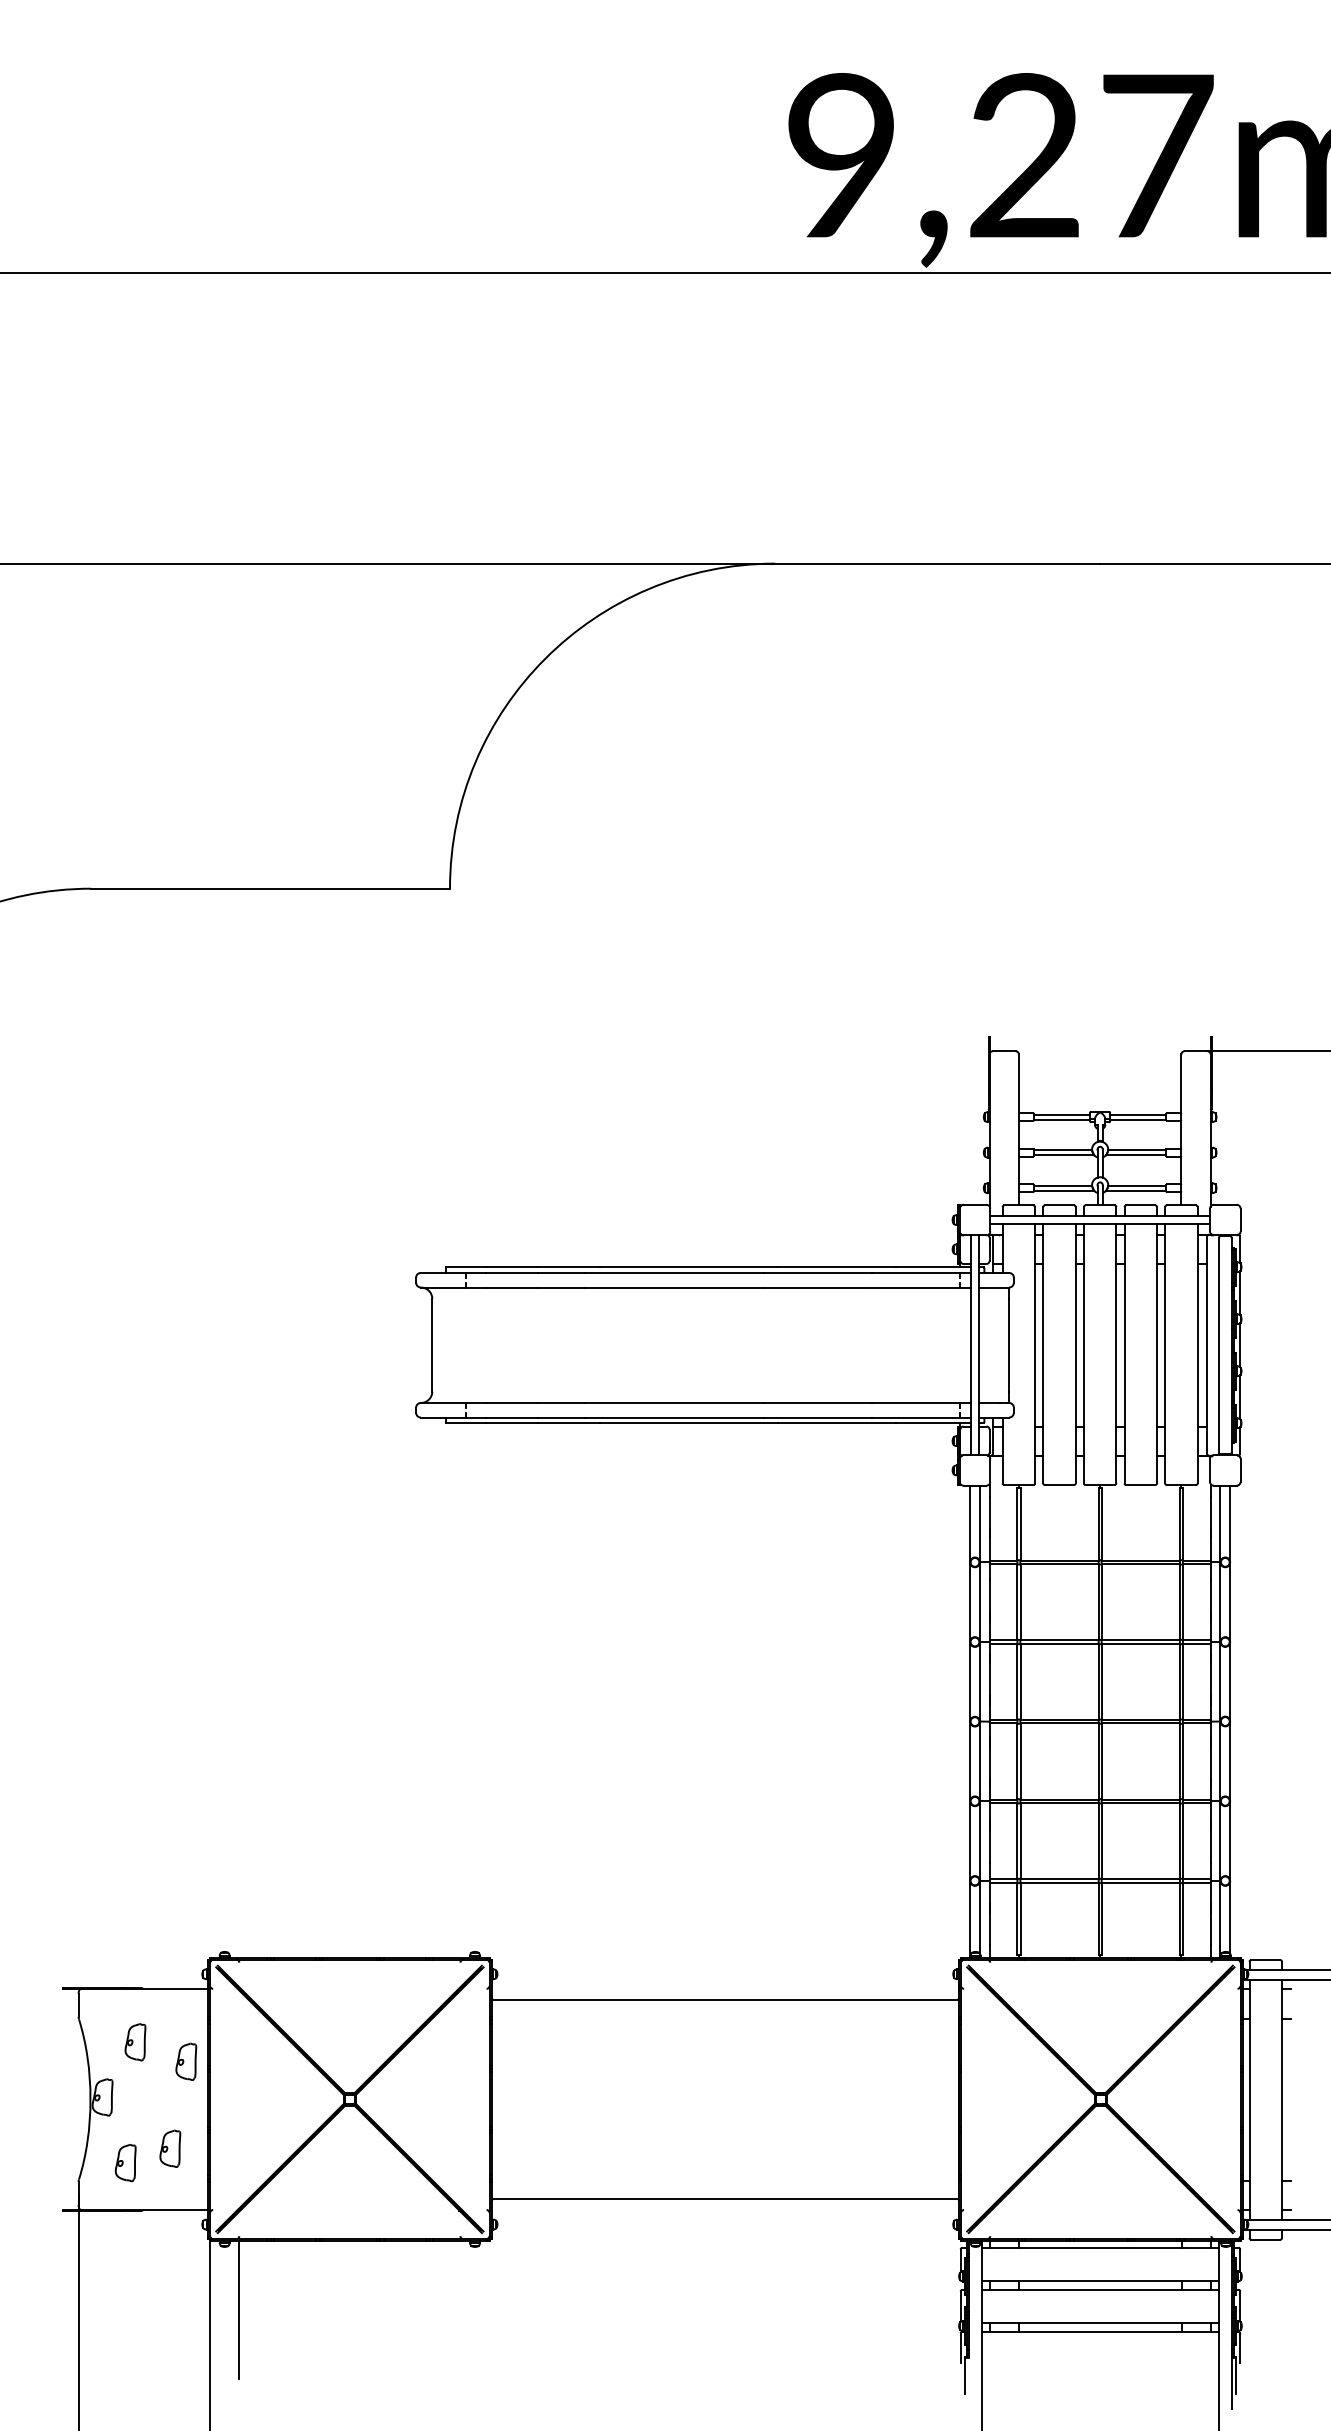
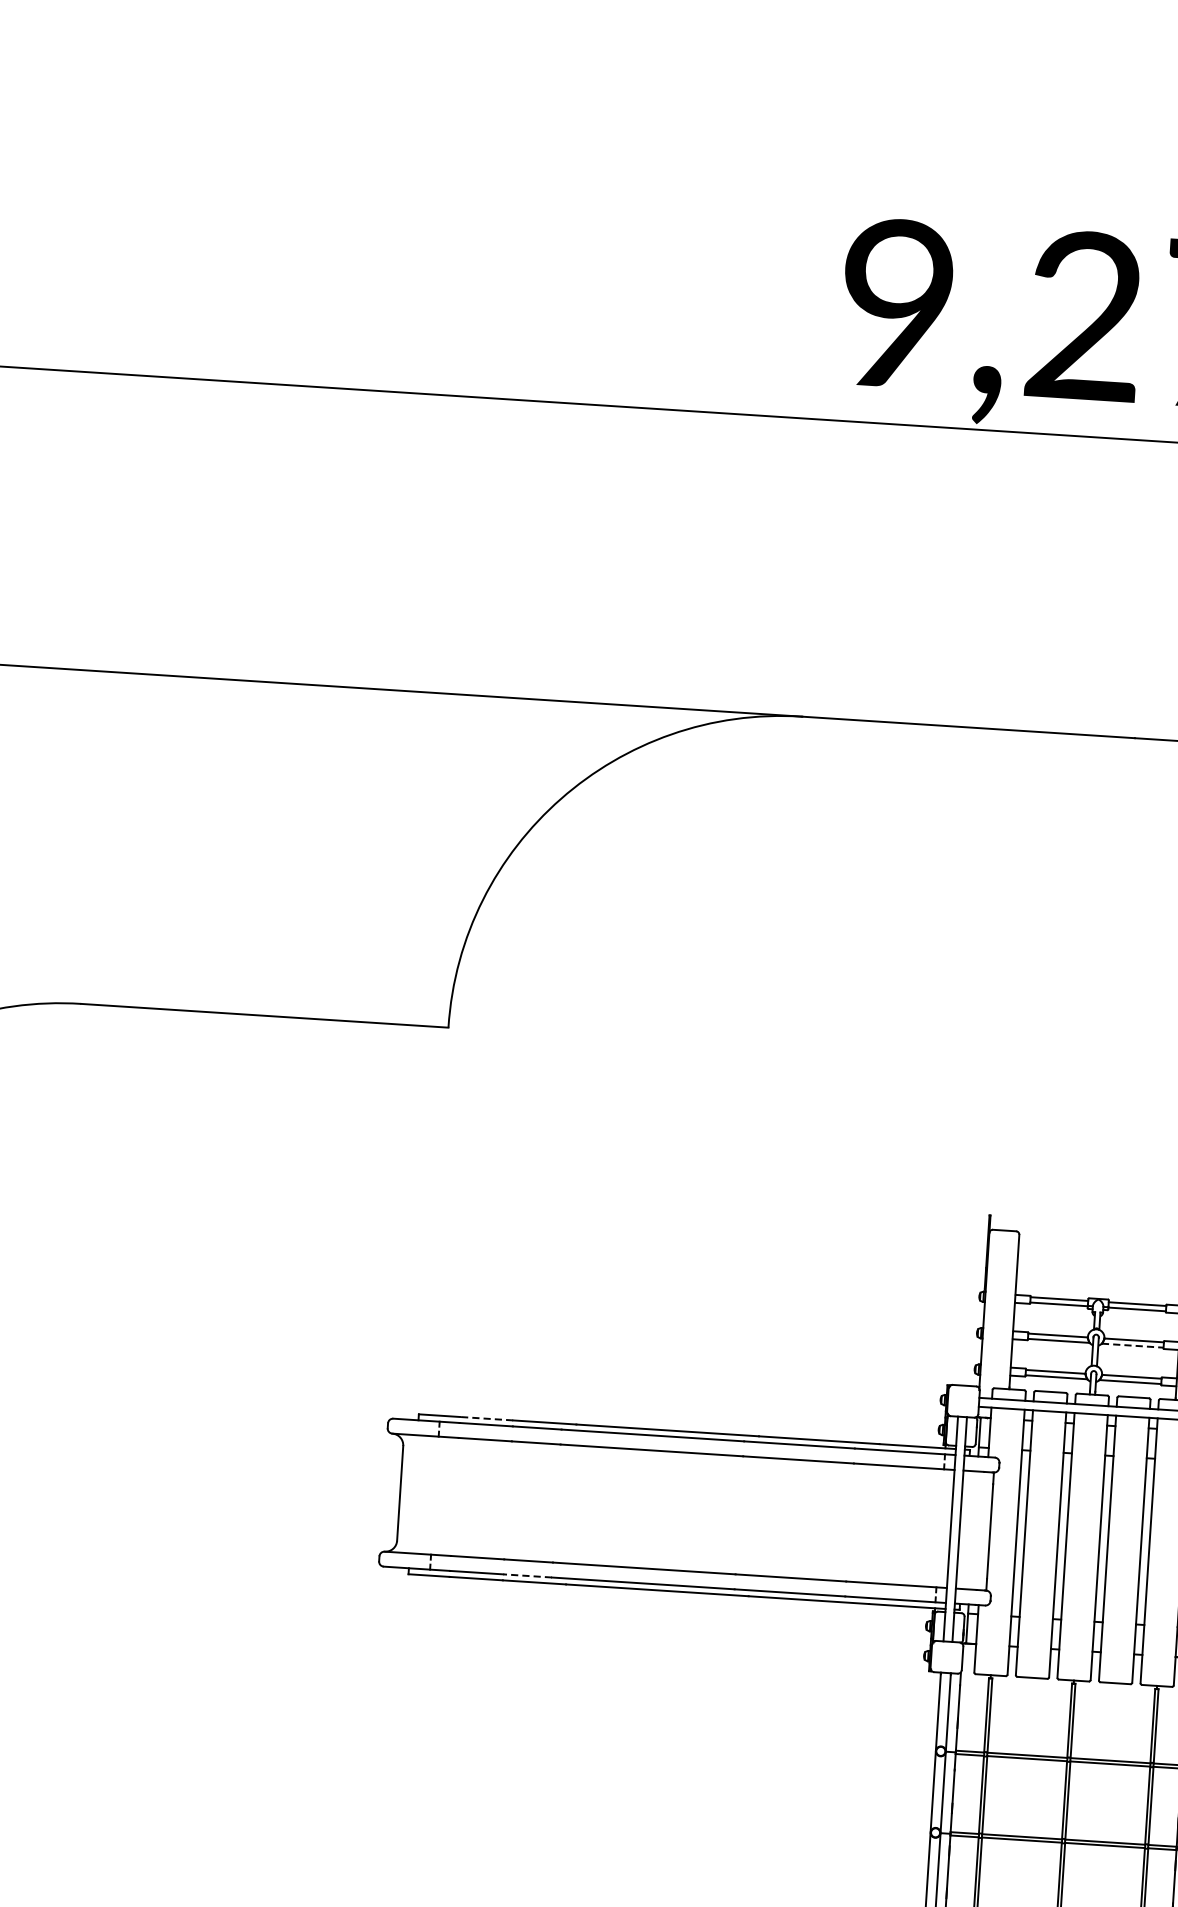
line: (1136, 1155) -> (1132, 1345), solid -> dashed
line: (511, 1267) -> (486, 1419), solid -> dashed
line: (561, 1417) -> (527, 1575), solid -> dashed

